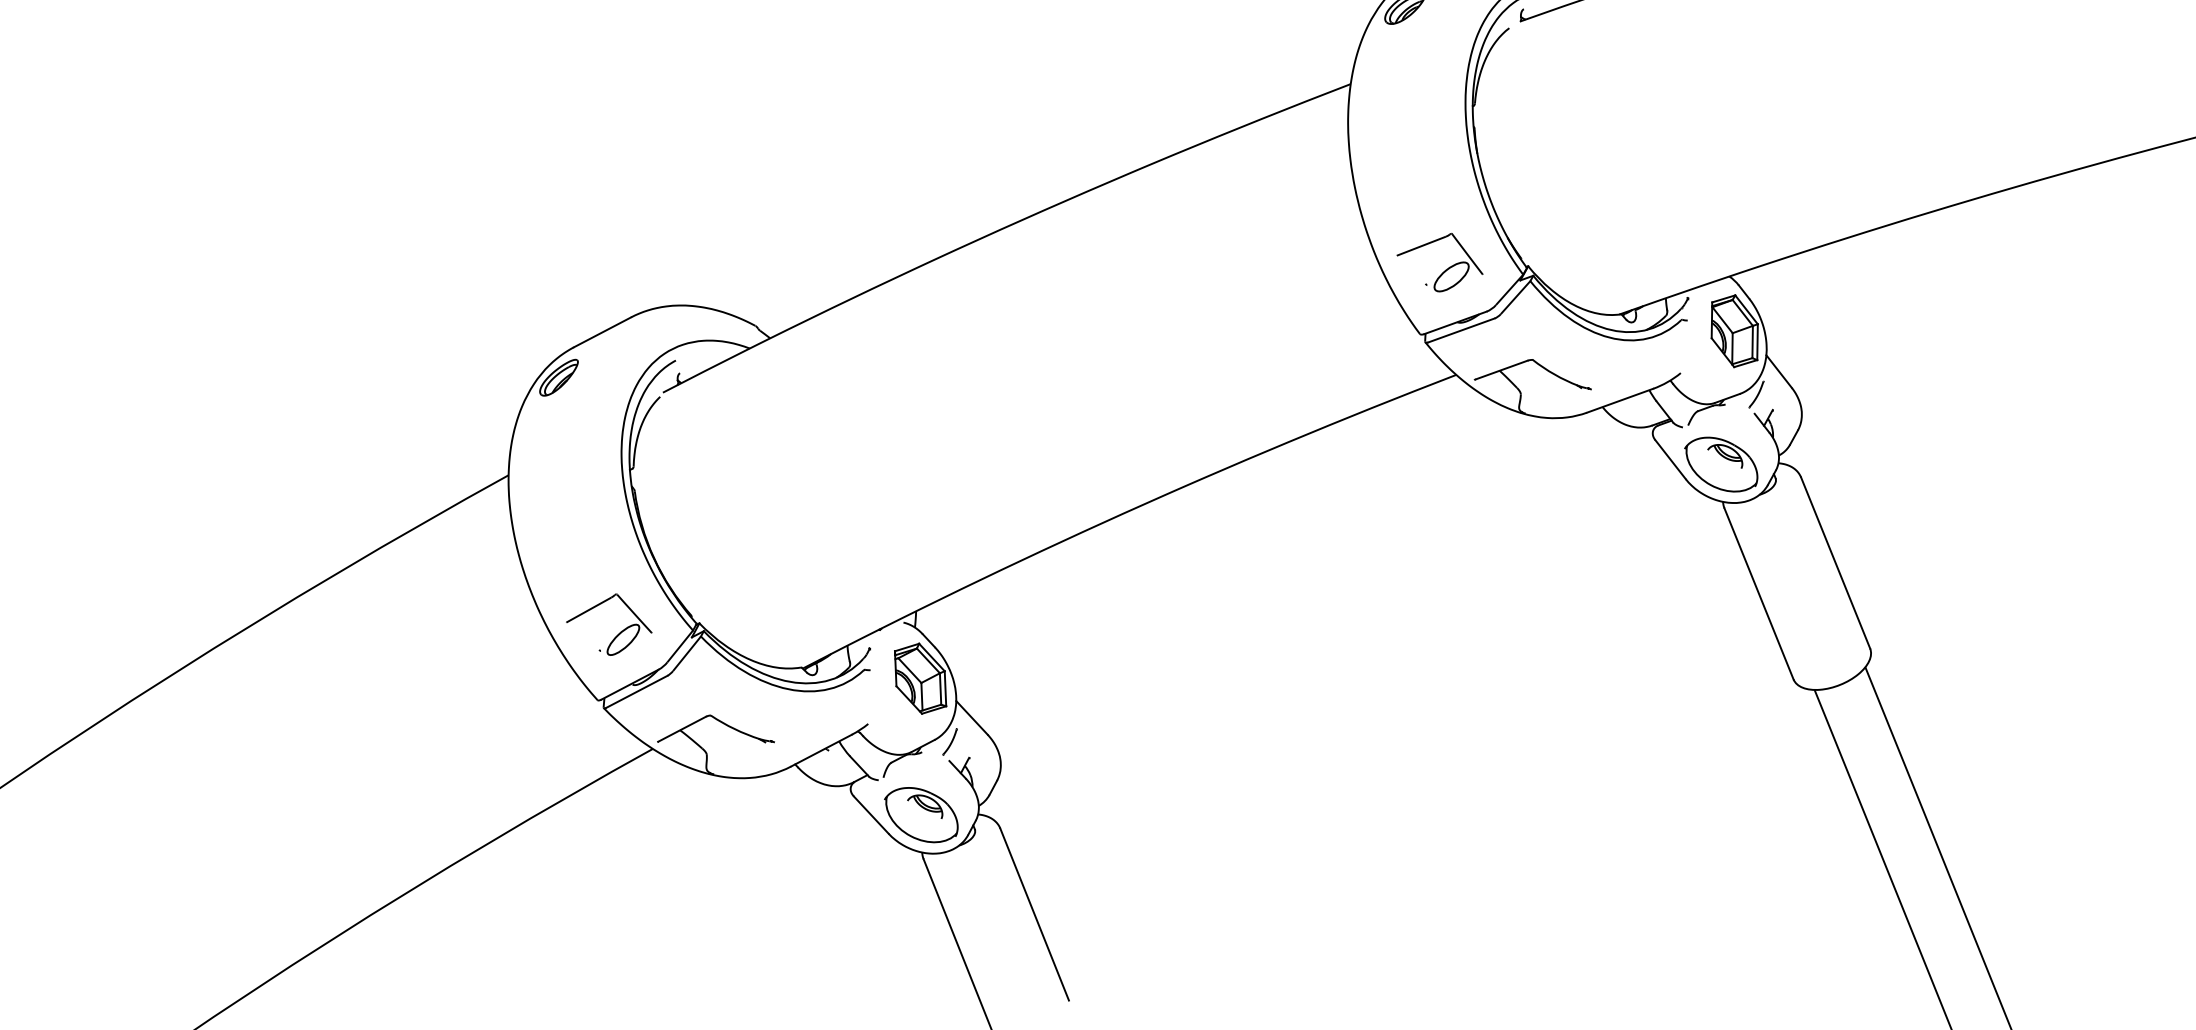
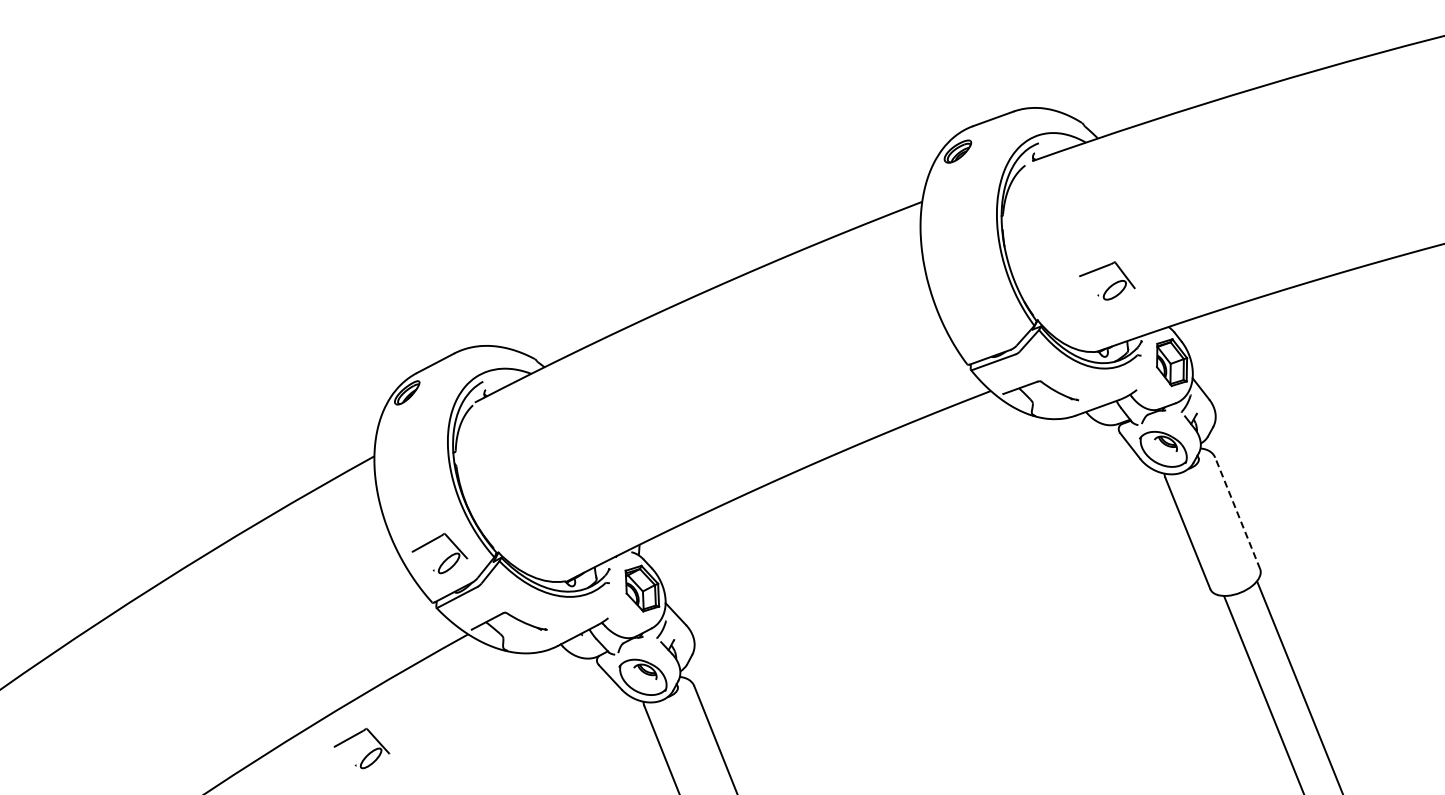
part: (1440, 261) -> (1107, 280), moved
line: (1835, 561) -> (1237, 512), solid -> dashed
part: (497, 933) -> (367, 754), added

